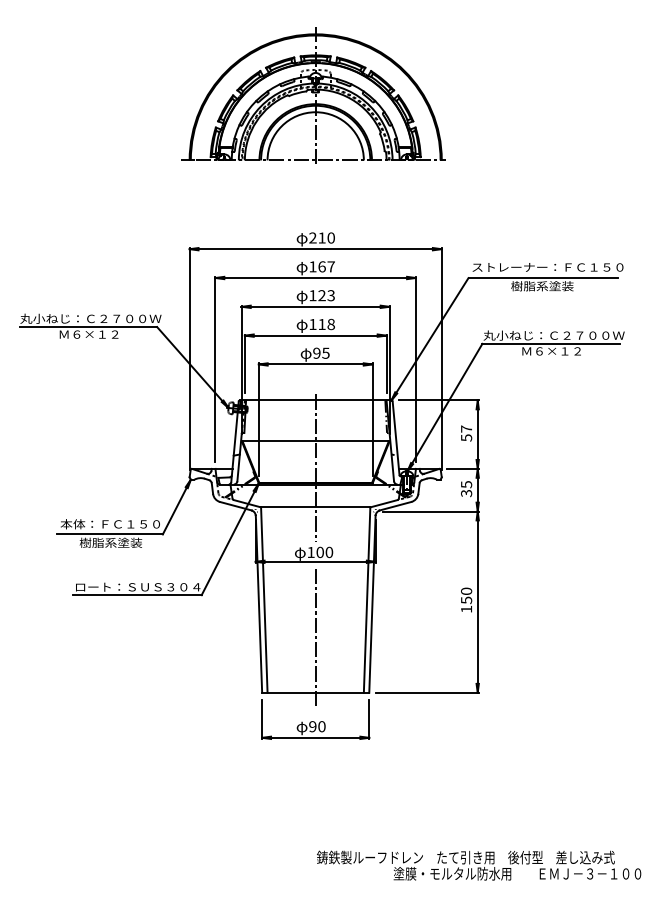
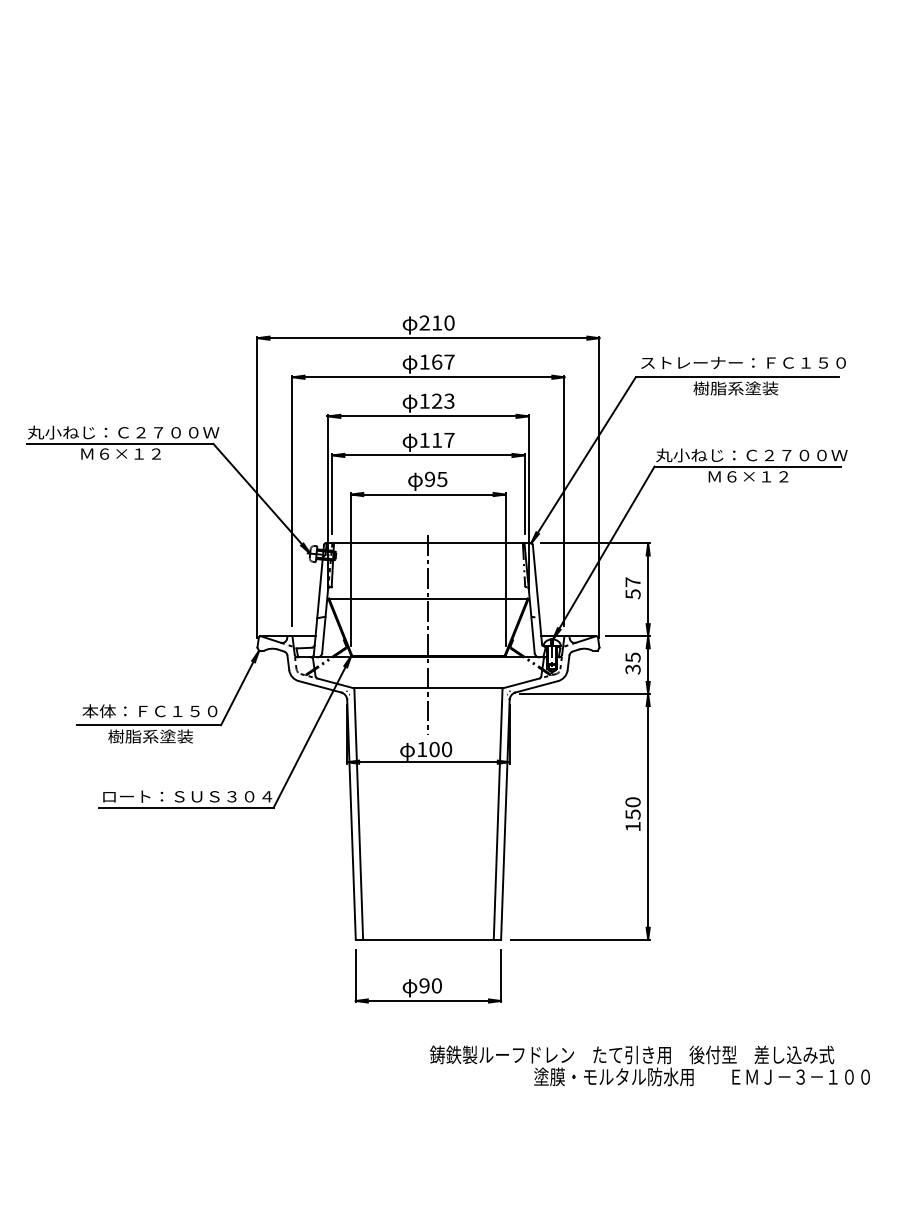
part: (313, 95) -> (425, 129), removed
text: (330, 324) -> (448, 440), 118 -> 117
line: (315, 636) -> (428, 863), removed
text: (479, 865) -> (650, 1065), moved

